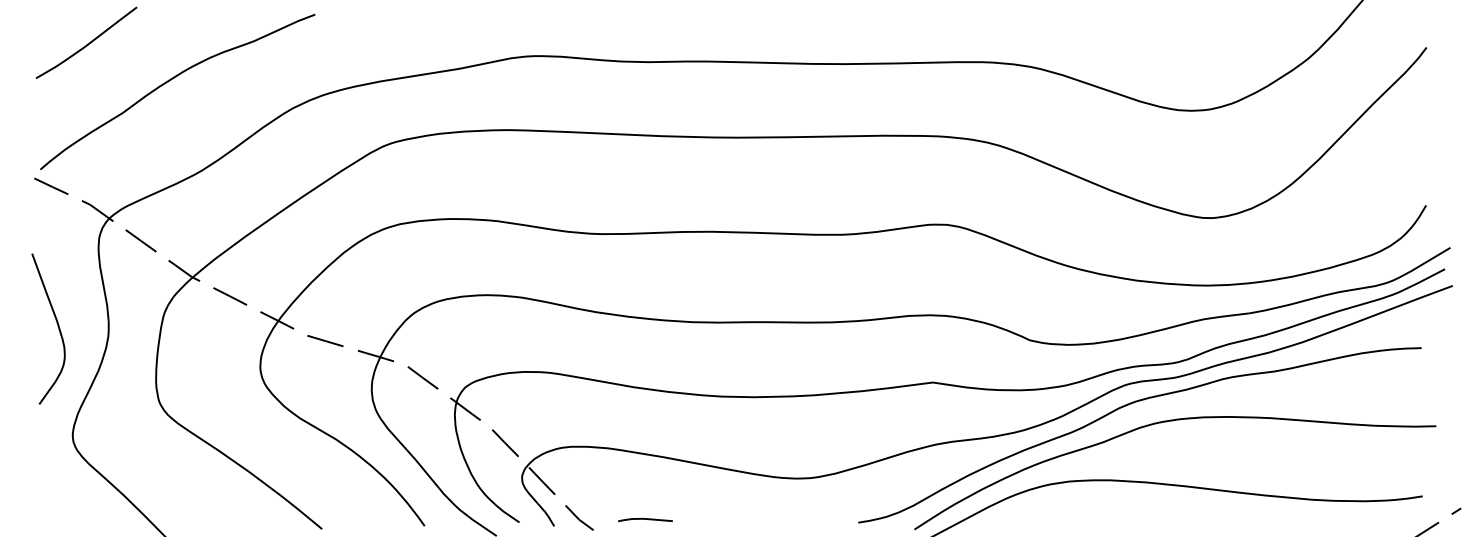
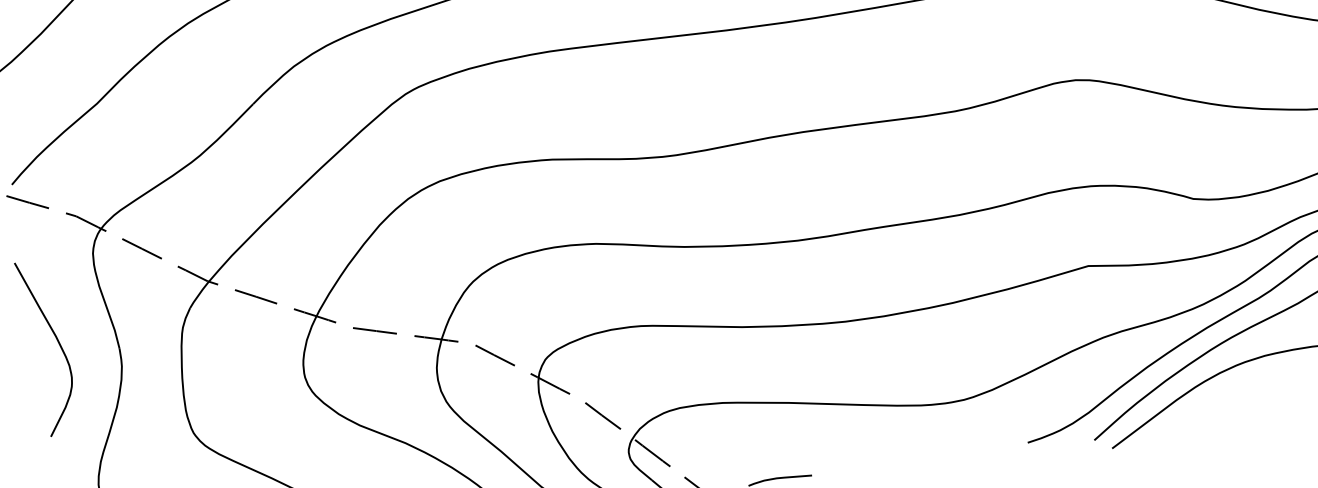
curve: (57, 326) -> (57, 342), moved

